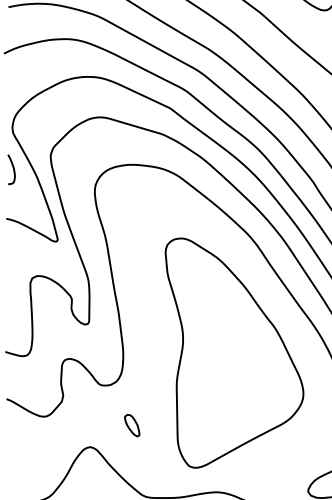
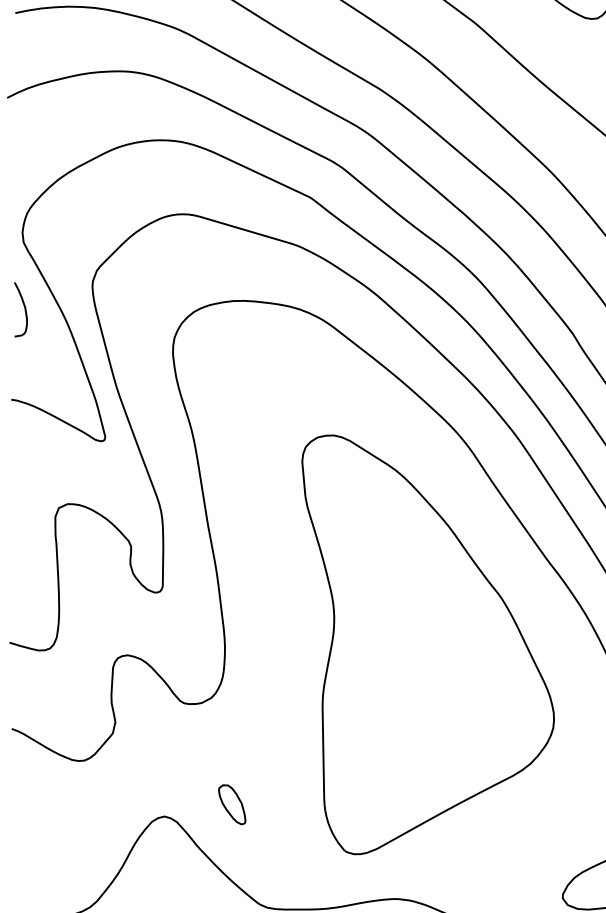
part: (132, 425) -> (232, 804), moved

